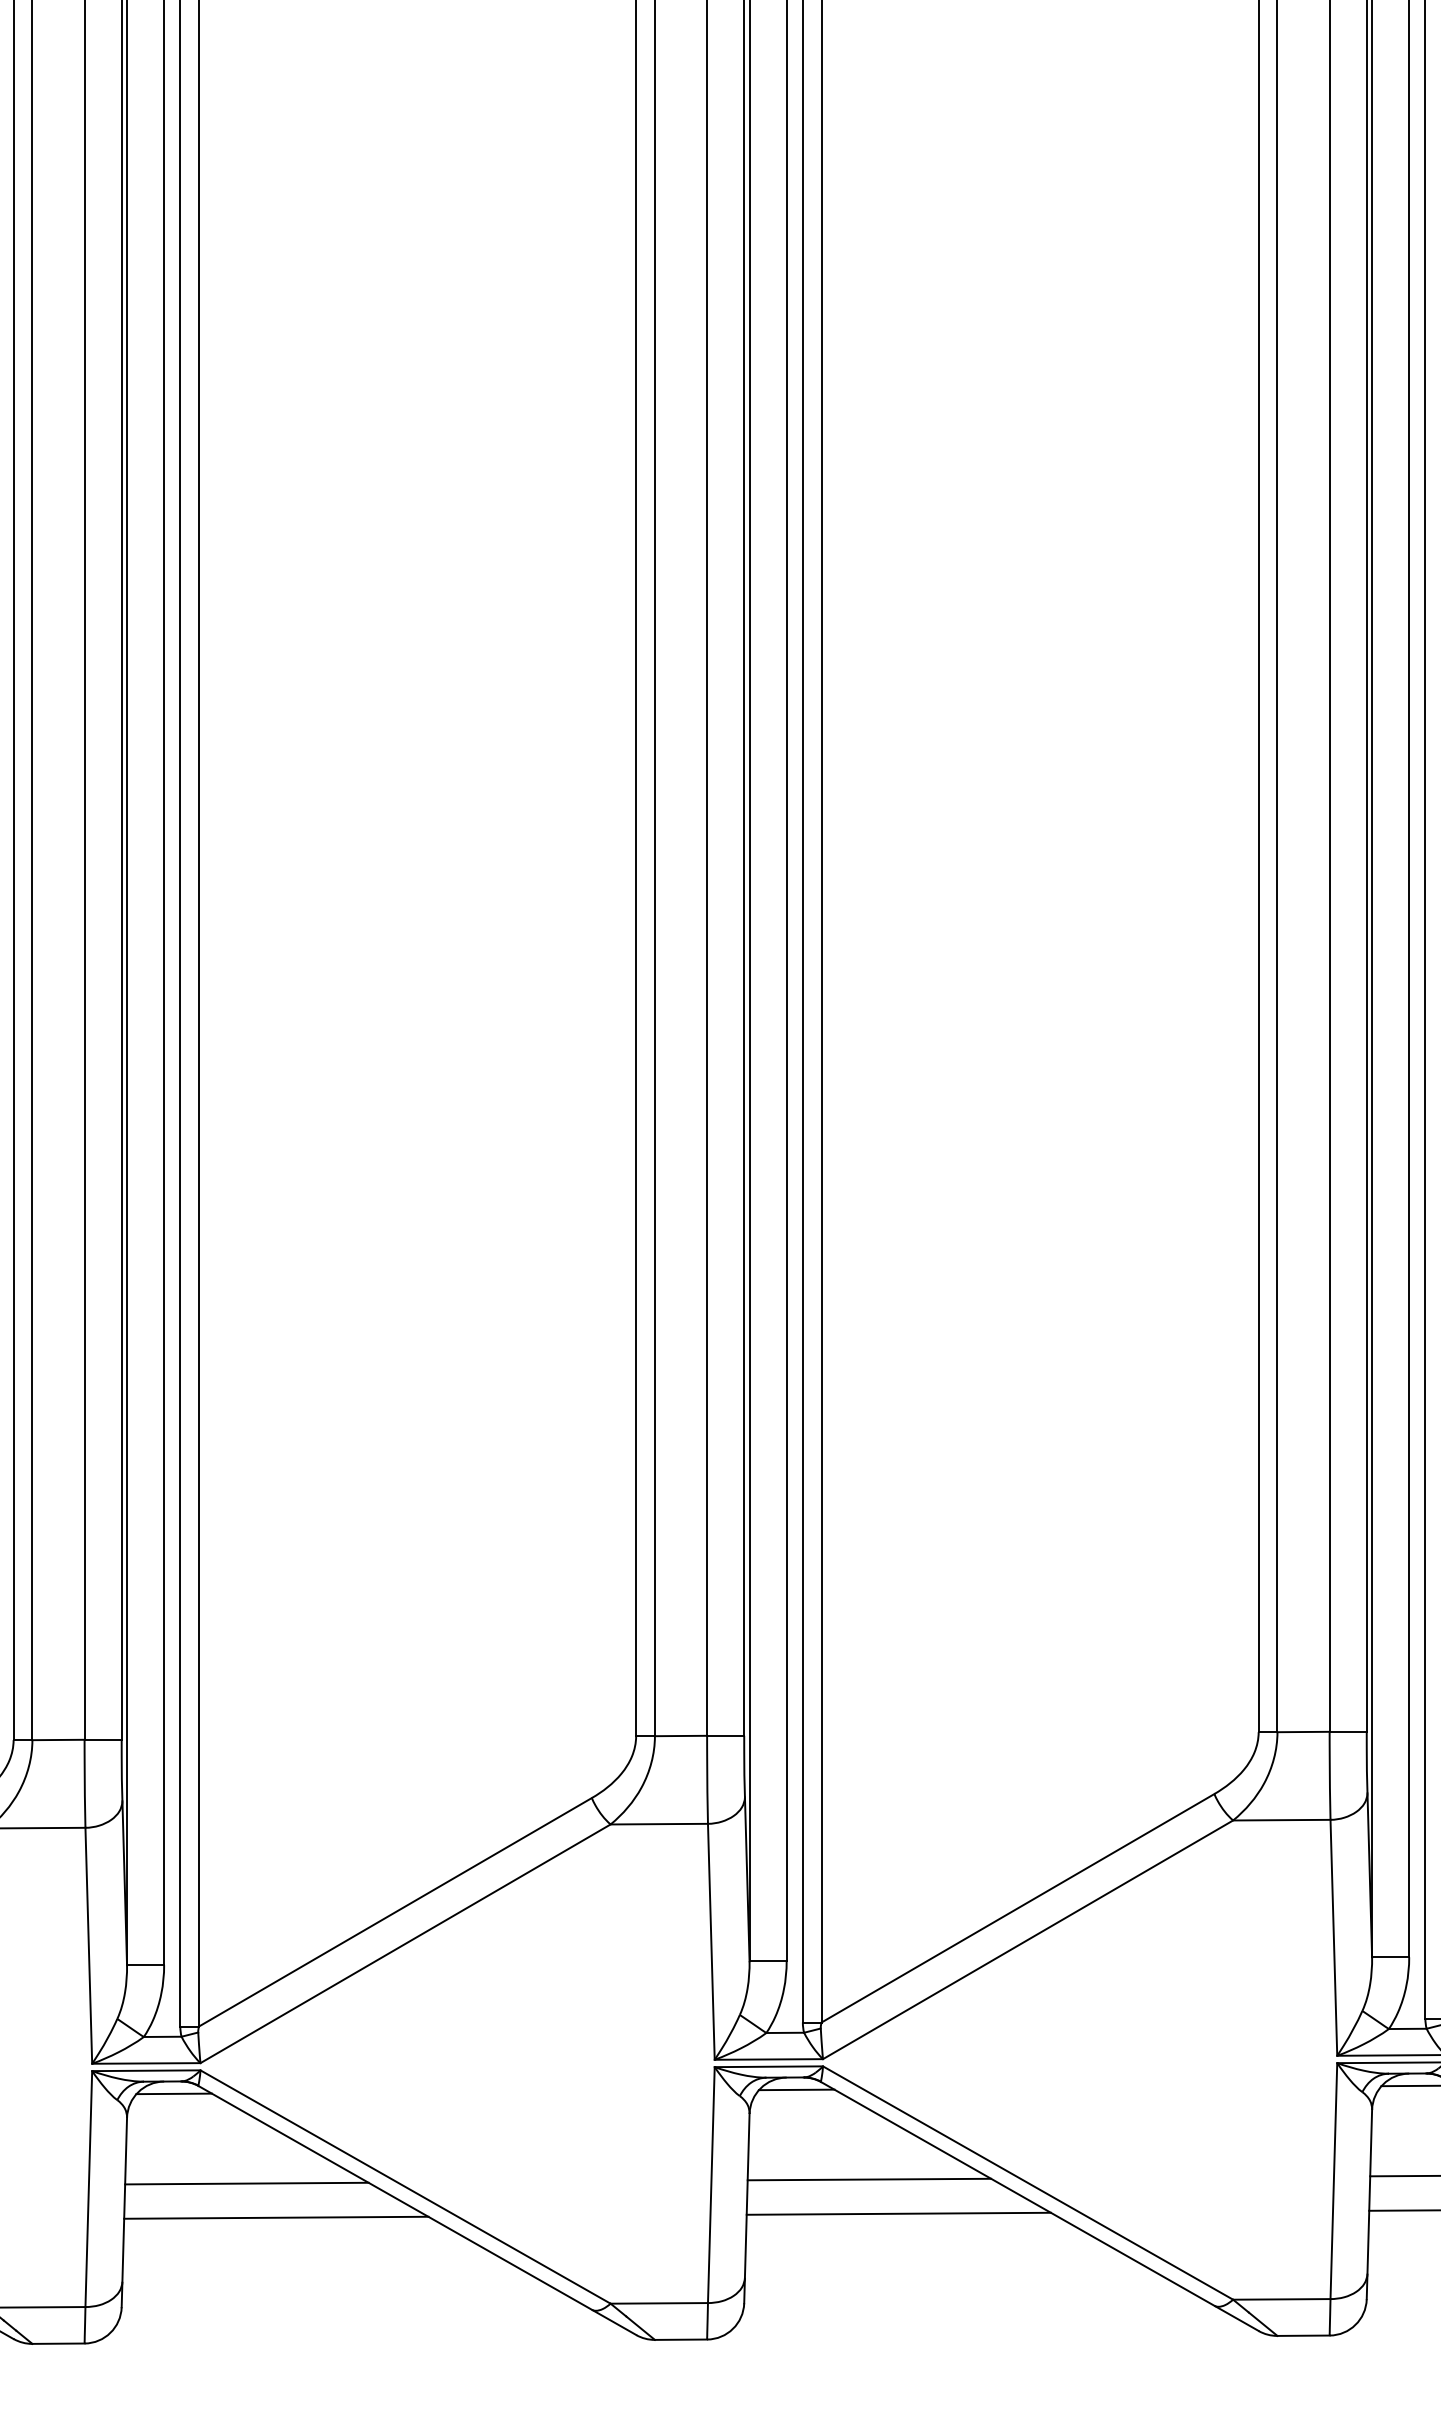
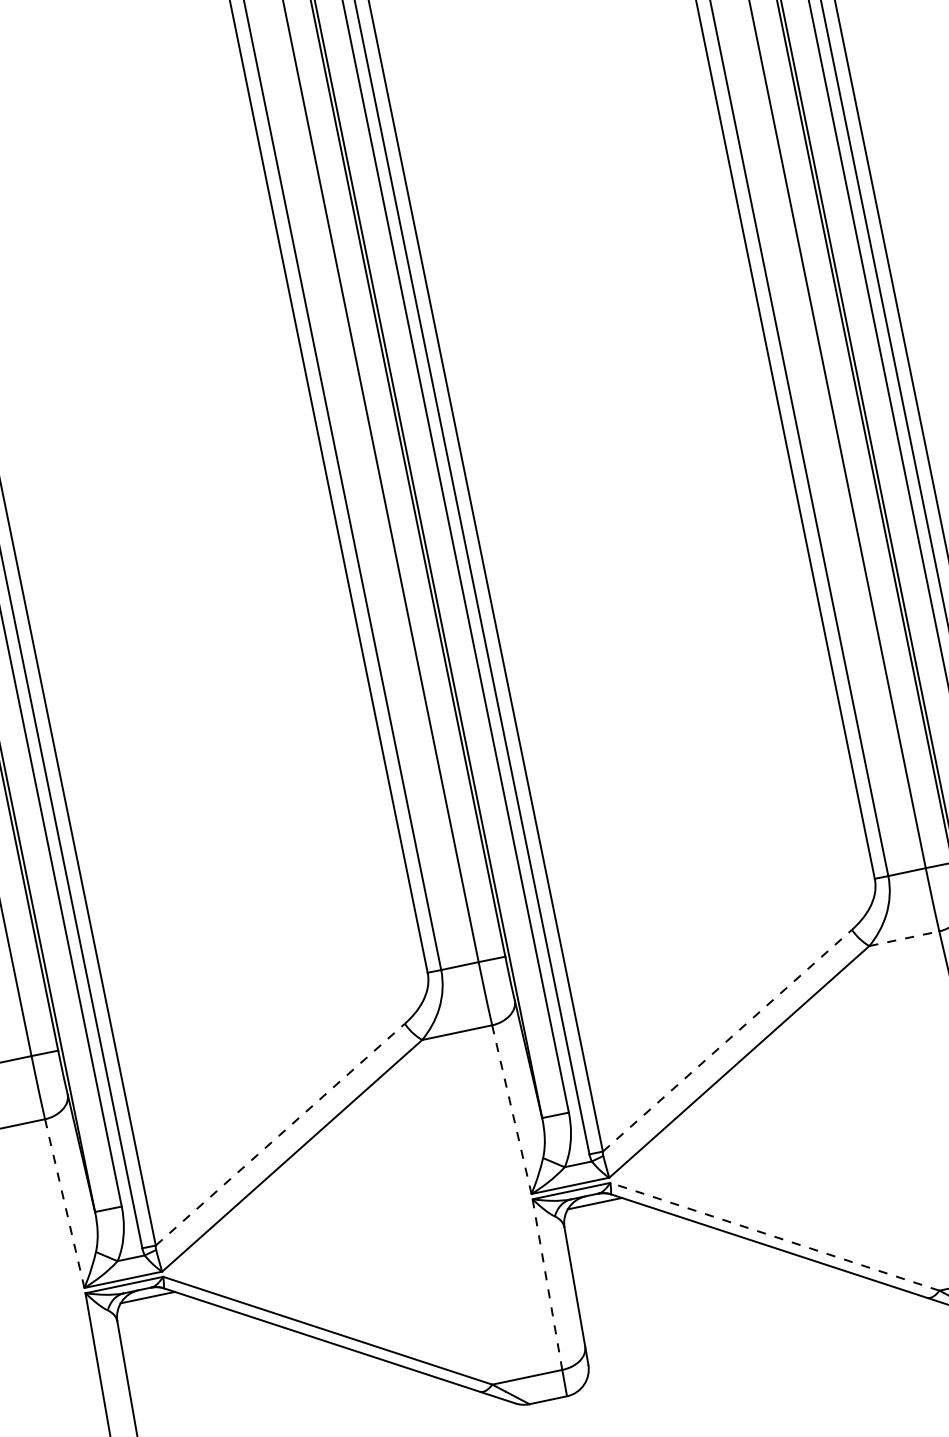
line: (1281, 1820) -> (904, 938), solid -> dashed
line: (1018, 1908) -> (727, 1040), solid -> dashed
line: (395, 1912) -> (280, 1134), solid -> dashed
line: (711, 1942) -> (512, 1110), solid -> dashed
line: (88, 1946) -> (64, 1204), solid -> dashed
line: (869, 2179) -> (660, 1257), removed
line: (246, 2183) -> (212, 1351), removed
line: (1028, 2183) -> (775, 1237), solid -> dashed
line: (711, 2185) -> (547, 1284), solid -> dashed
line: (898, 2213) -> (686, 1277), removed
line: (276, 2217) -> (239, 1371), removed

